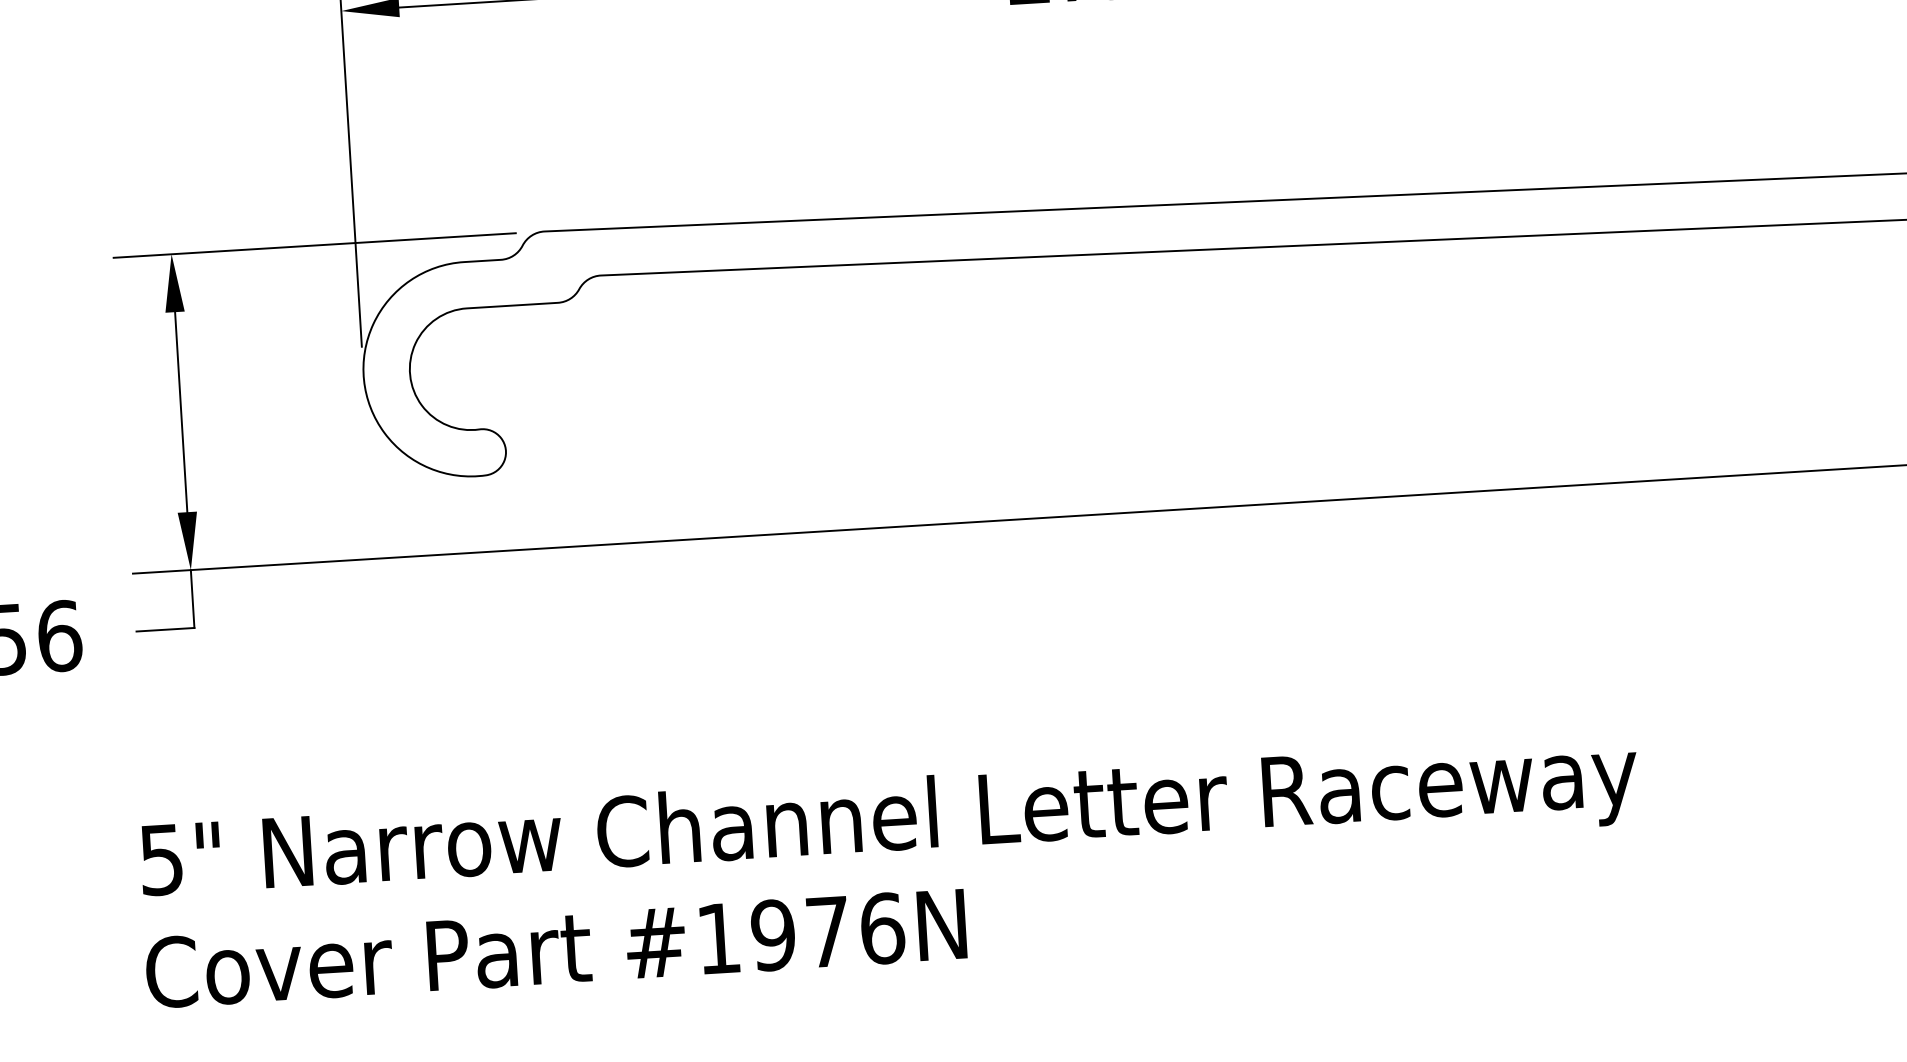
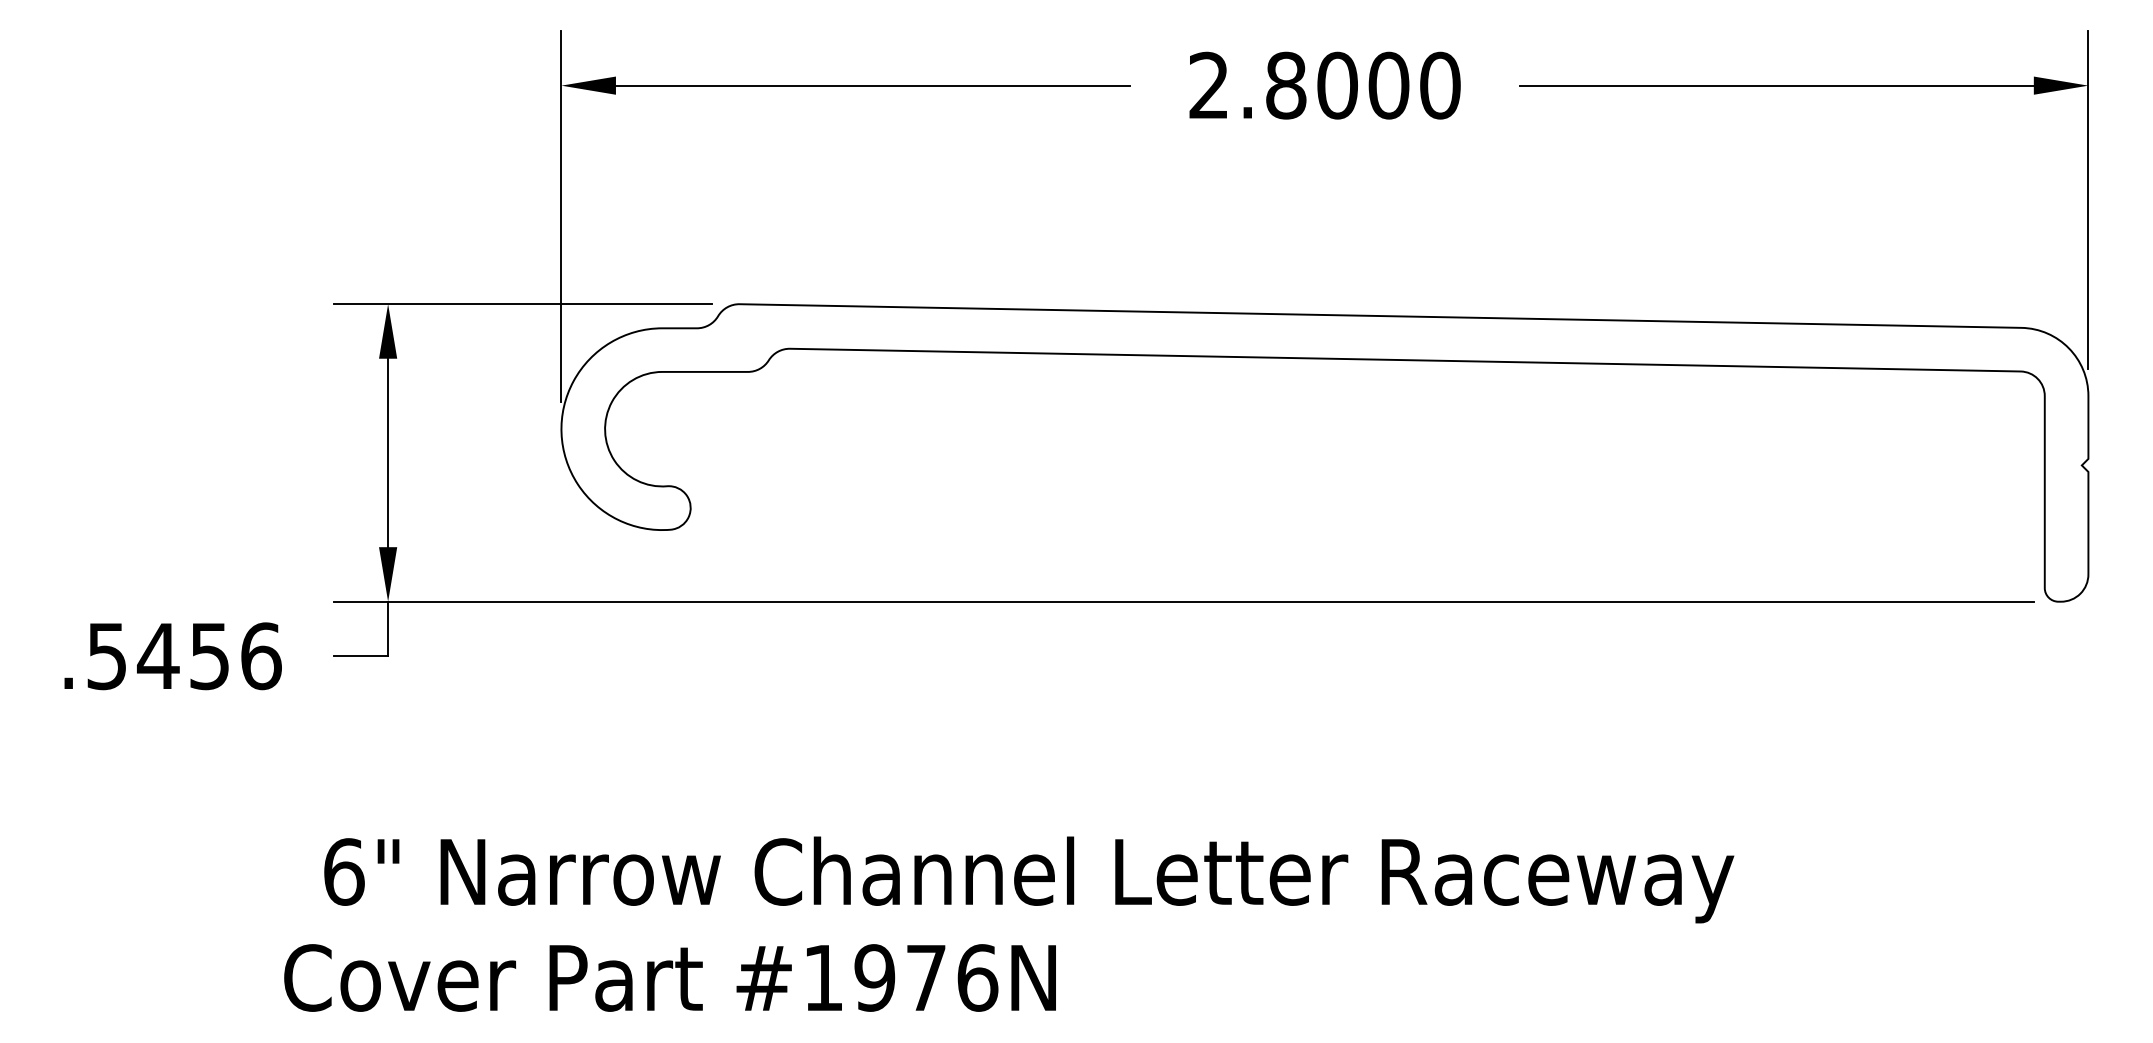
text: (162, 859) -> (344, 871), 5" -> 6"
text: (555, 948) -> (669, 977), moved

